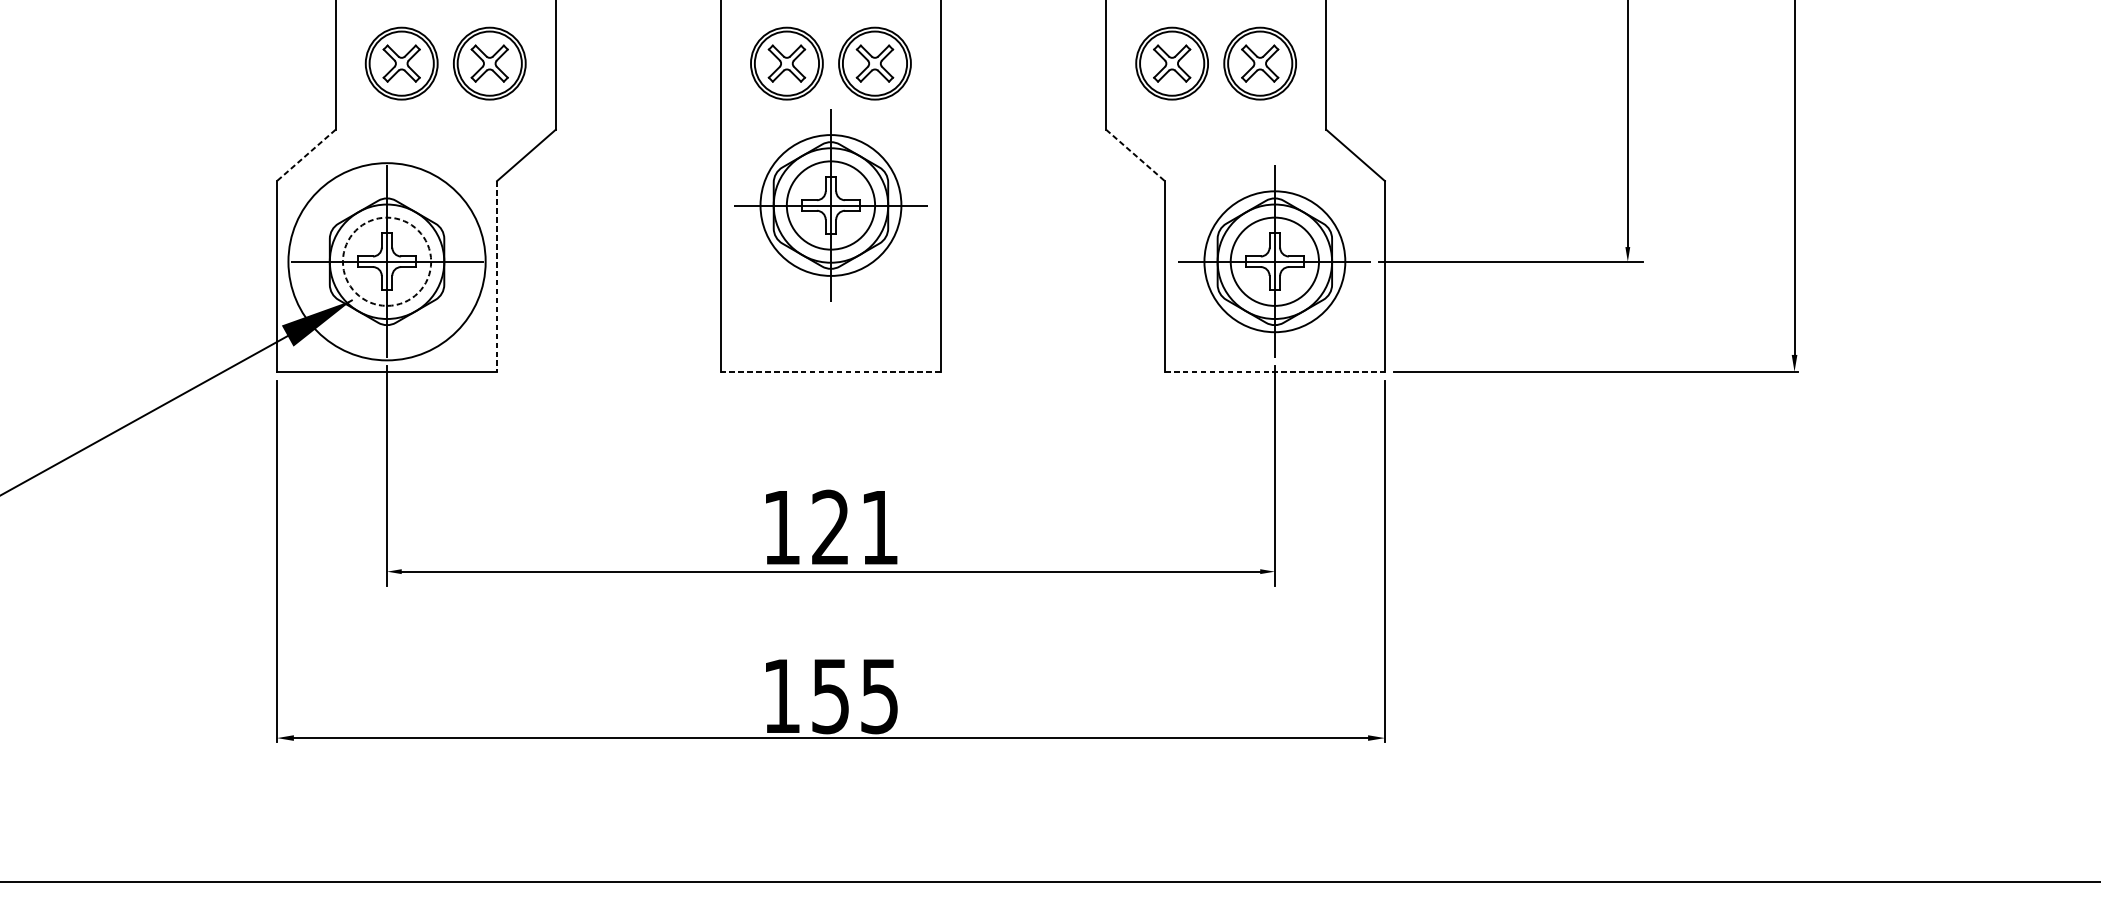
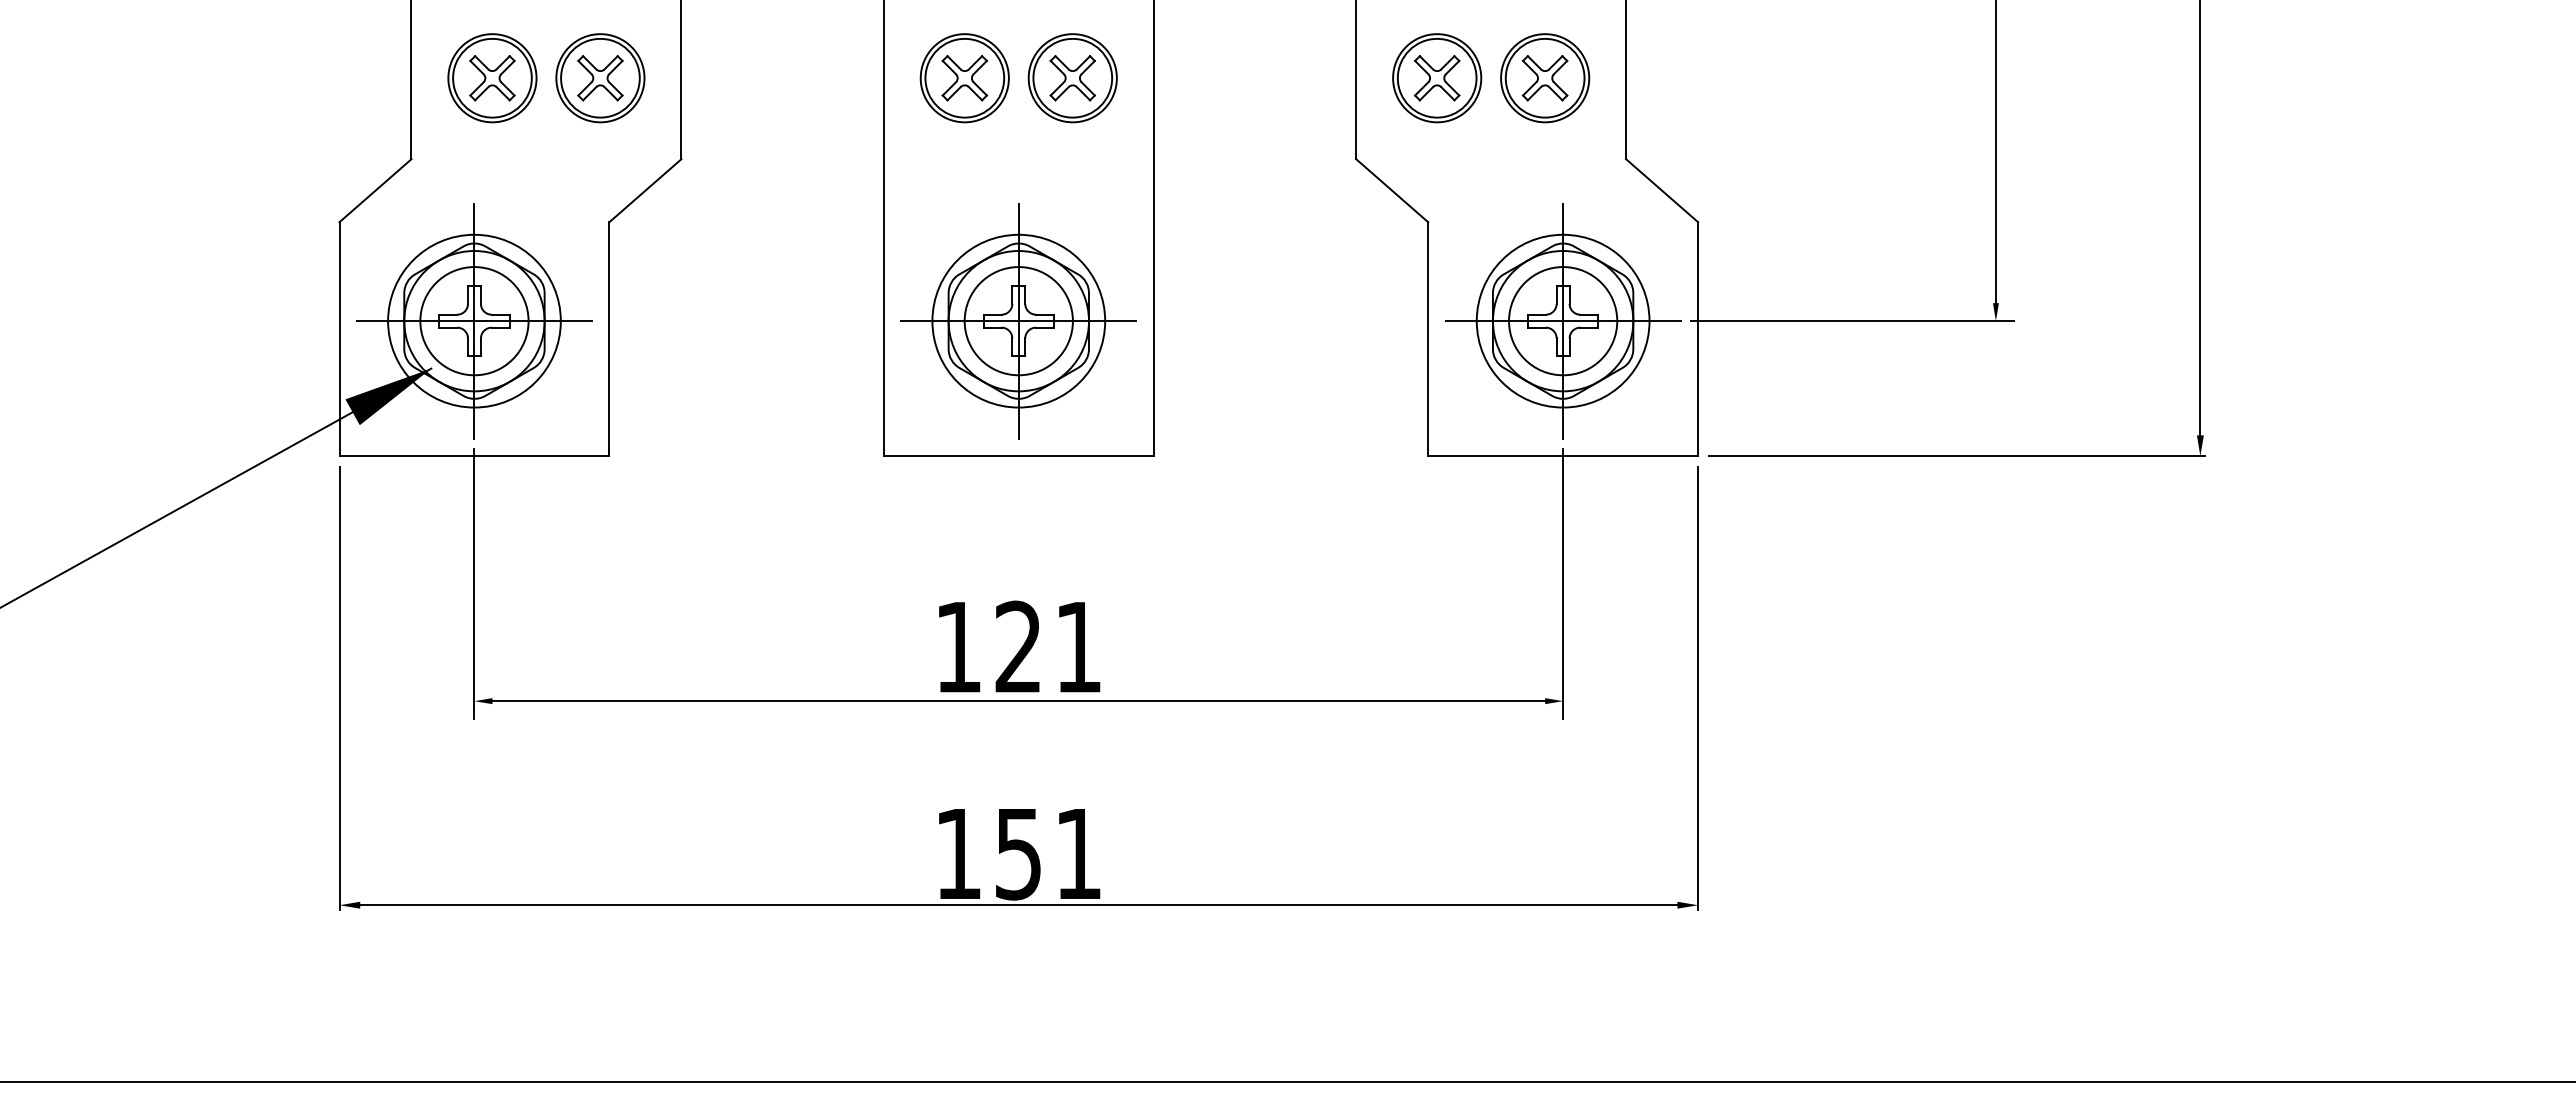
line: (306, 155) -> (375, 190), dashed -> solid
line: (1135, 155) -> (1392, 190), dashed -> solid
part: (830, 205) -> (1018, 321), moved
circle: (387, 261) -> (474, 320), size x0.71
circle: (387, 262) -> (474, 321), dashed -> solid
line: (497, 276) -> (609, 339), dashed -> solid
line: (830, 372) -> (1018, 456), dashed -> solid
line: (1275, 372) -> (1563, 456), dashed -> solid
text: (879, 696) -> (1078, 854), 155 -> 151

